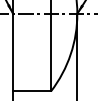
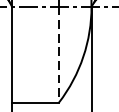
line: (50, 52) -> (58, 54), solid -> dashed

